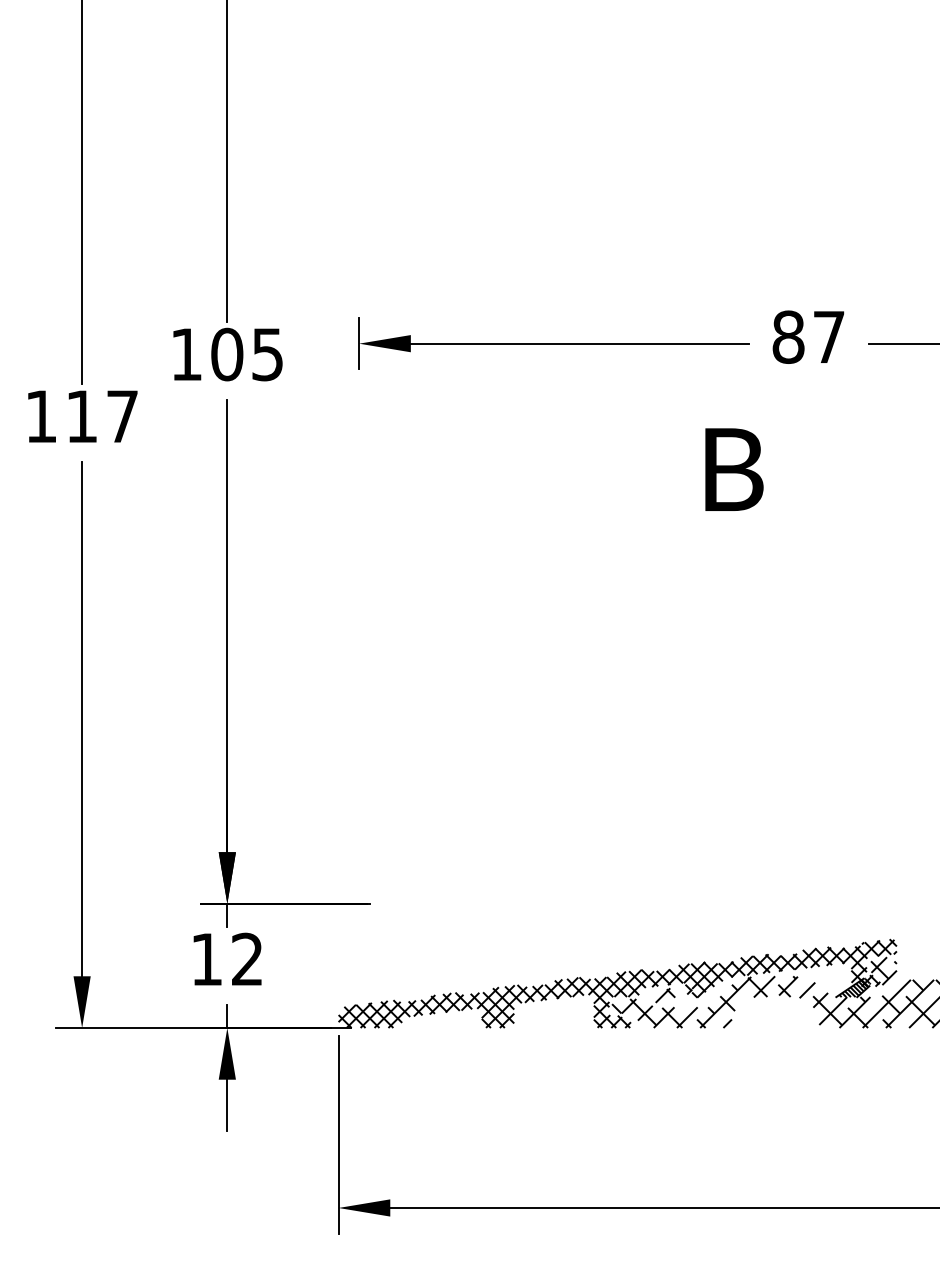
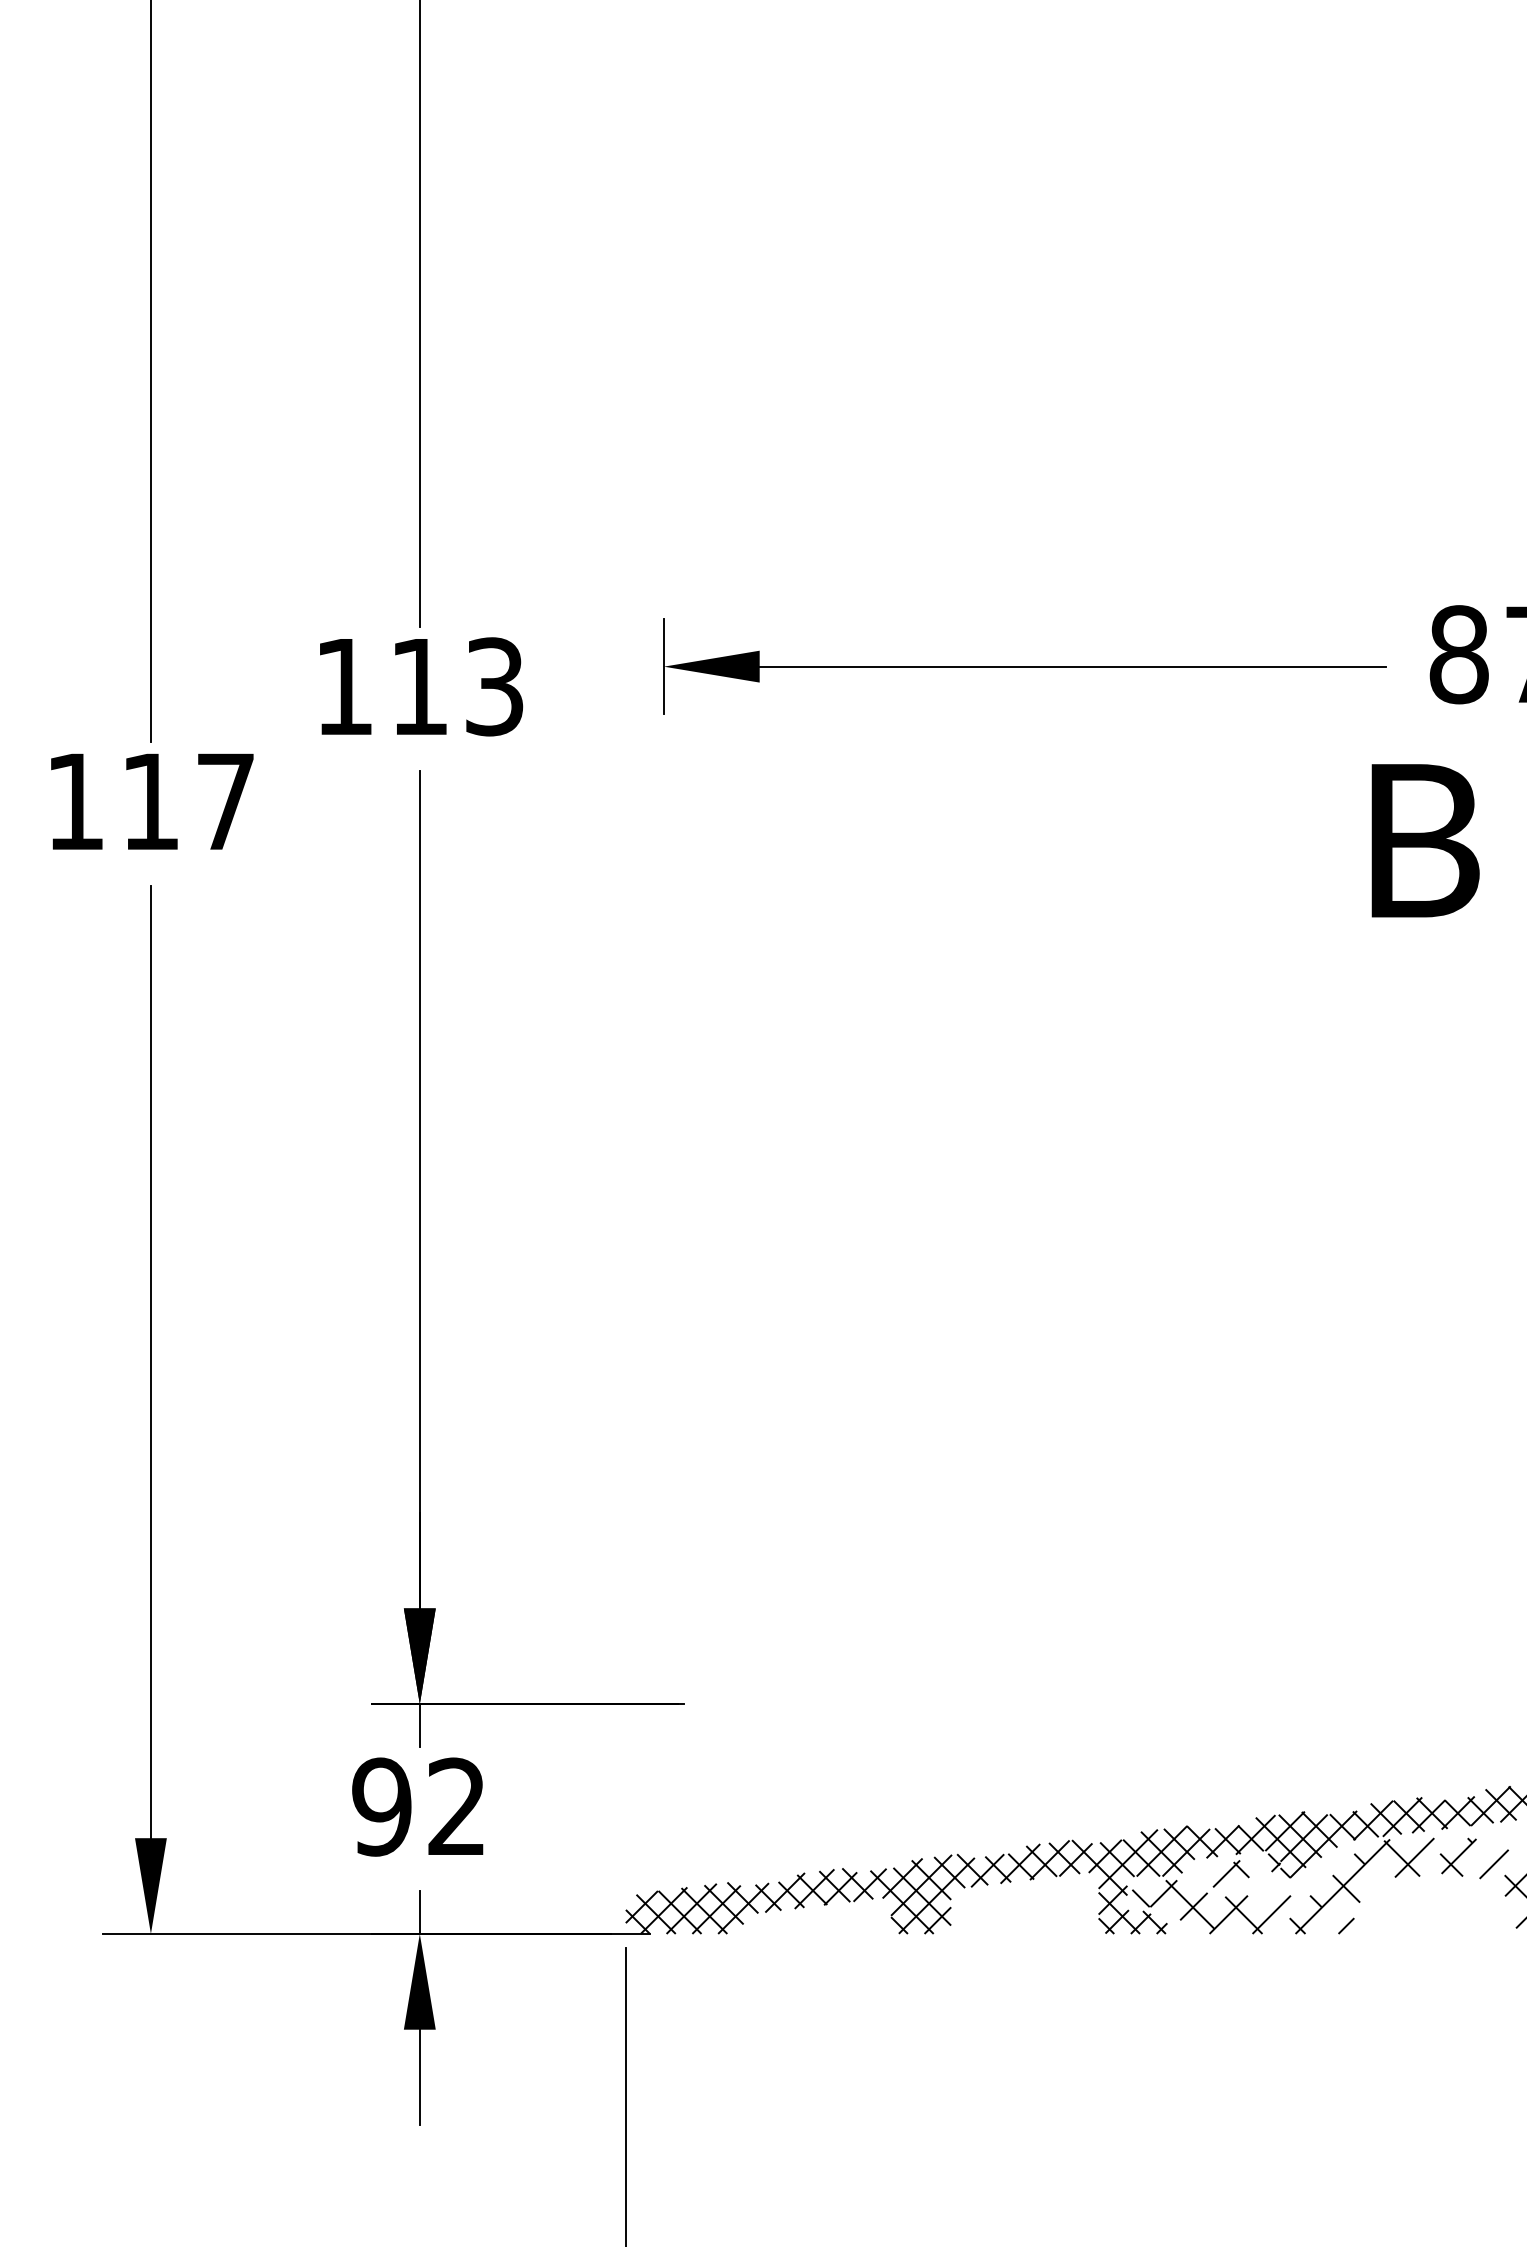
text: (247, 354) -> (457, 686), 105 -> 113
text: (734, 469) -> (1425, 840), moved
text: (206, 959) -> (381, 1807), 12 -> 92

